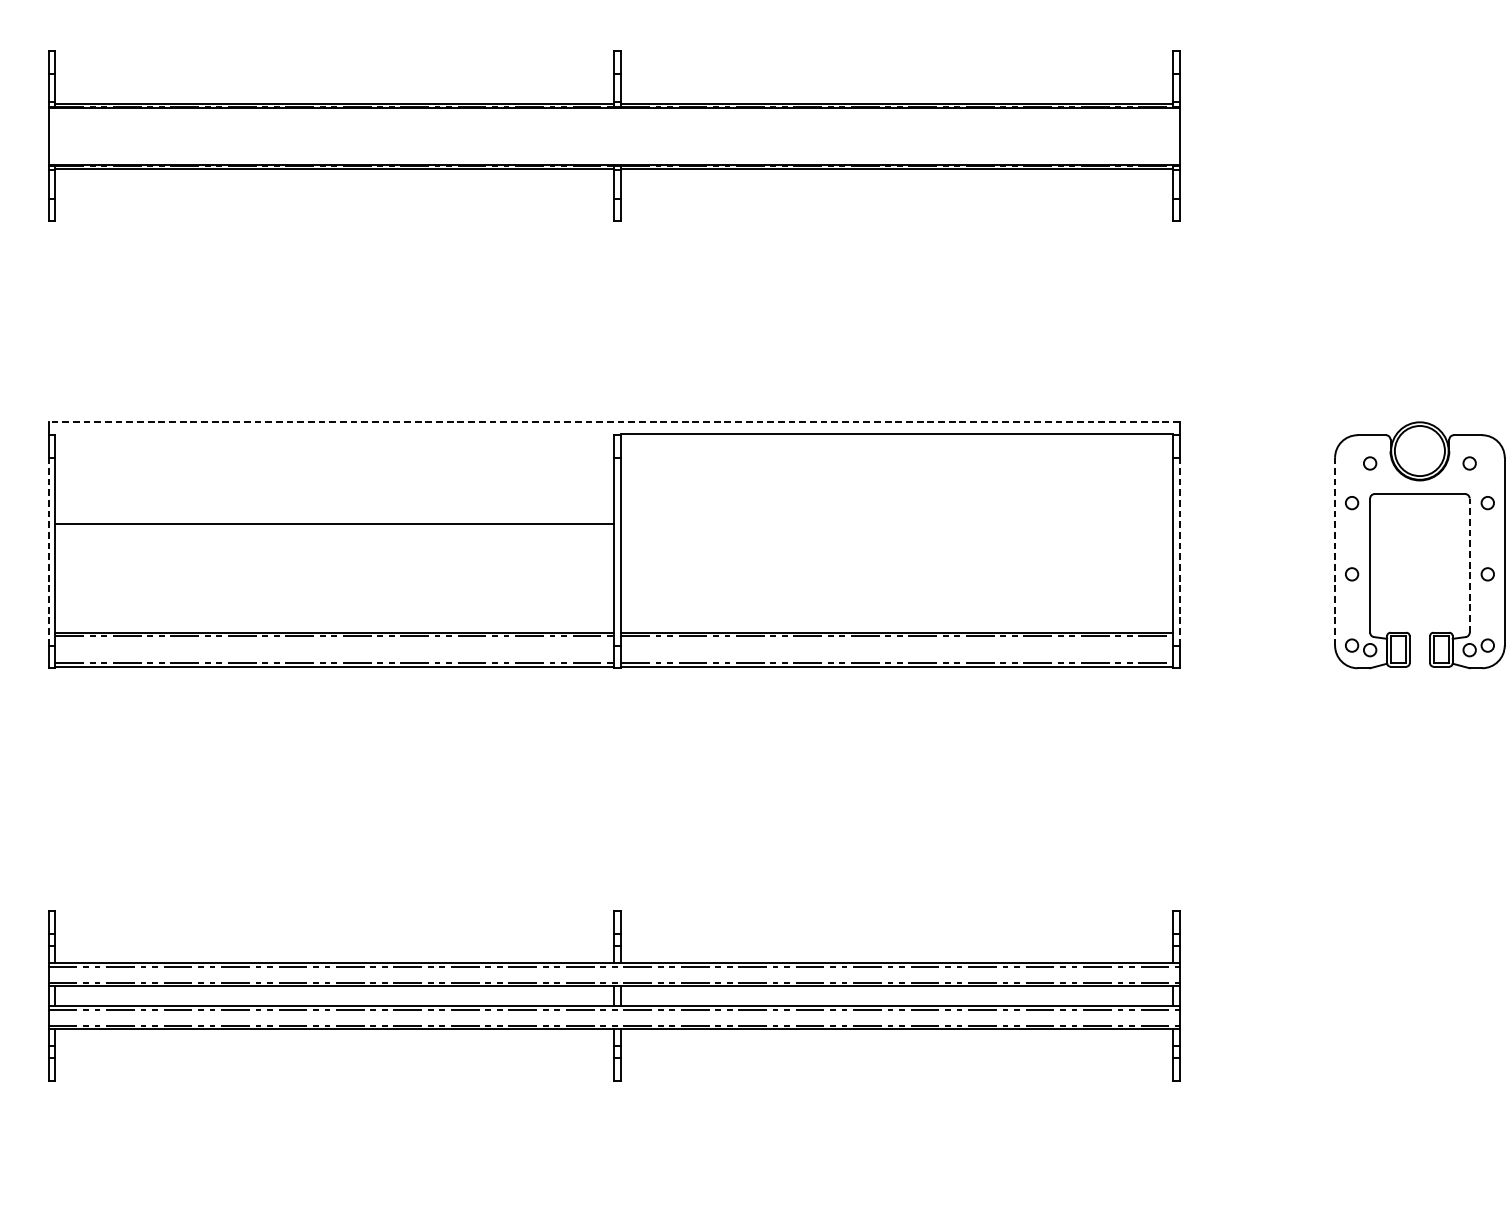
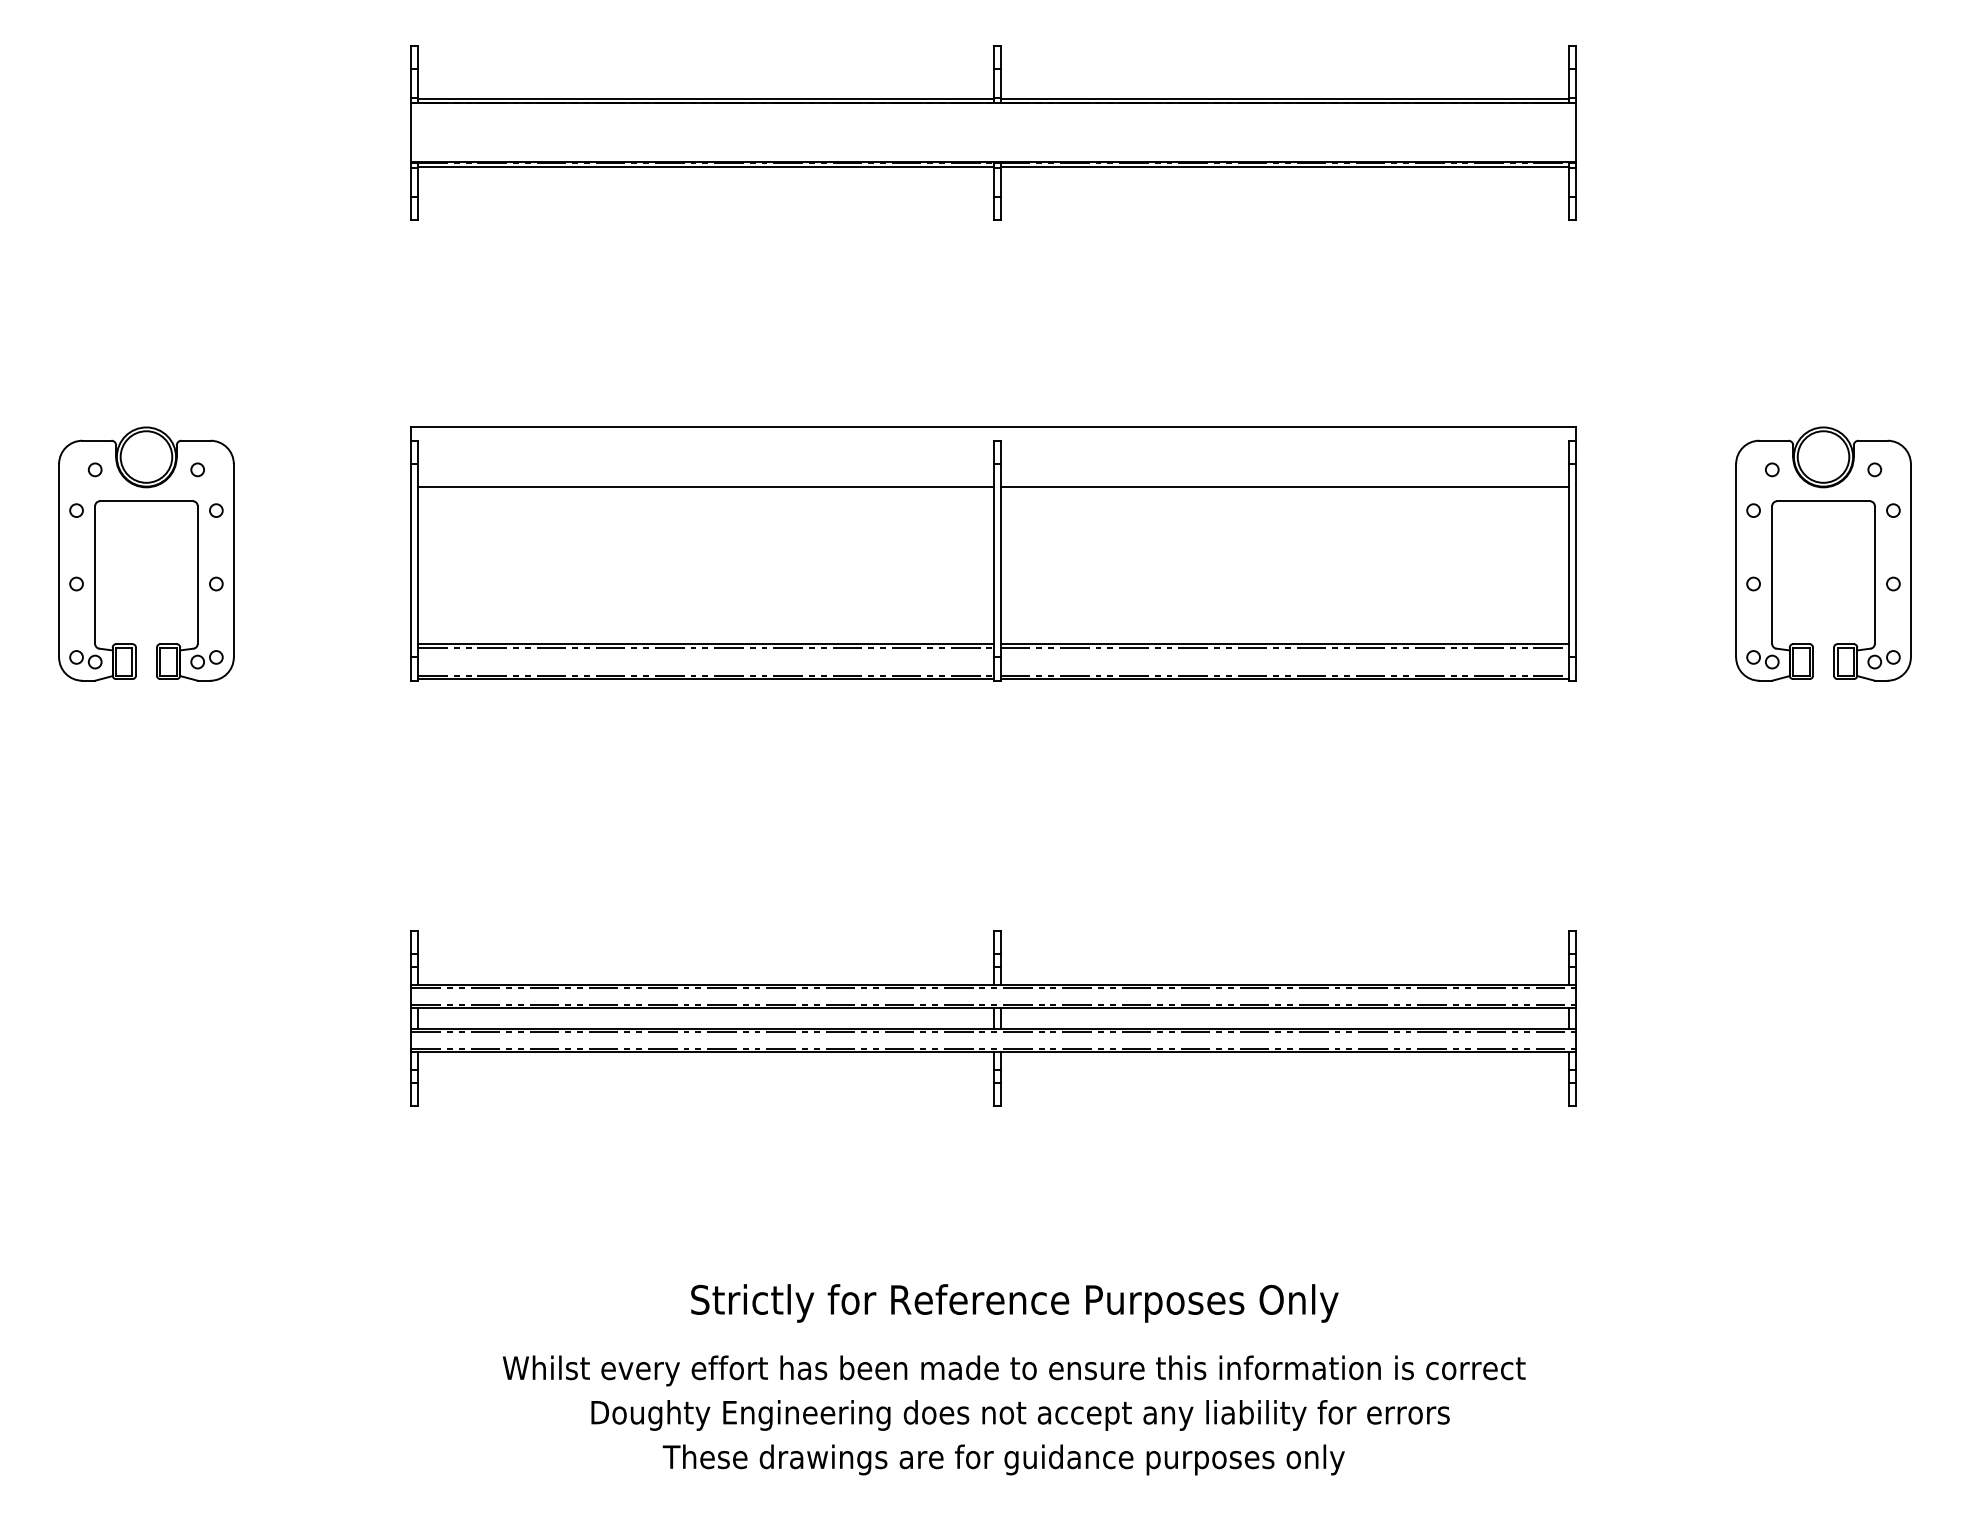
line: (613, 422) -> (993, 427), dashed -> solid
line: (896, 434) -> (1284, 486), moved
line: (334, 524) -> (705, 486), moved
line: (48, 551) -> (411, 560), dashed -> solid
line: (1180, 551) -> (1576, 560), dashed -> solid
line: (1335, 551) -> (1736, 560), dashed -> solid
line: (1469, 565) -> (1874, 574), dashed -> solid

